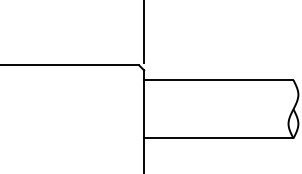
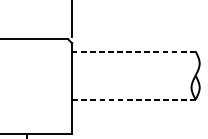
line: (218, 80) -> (133, 51), solid -> dashed
line: (218, 138) -> (133, 99), solid -> dashed

